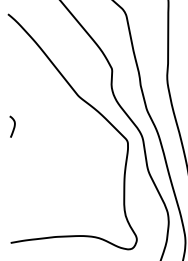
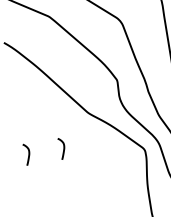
curve: (48, 126) -> (63, 148), added

